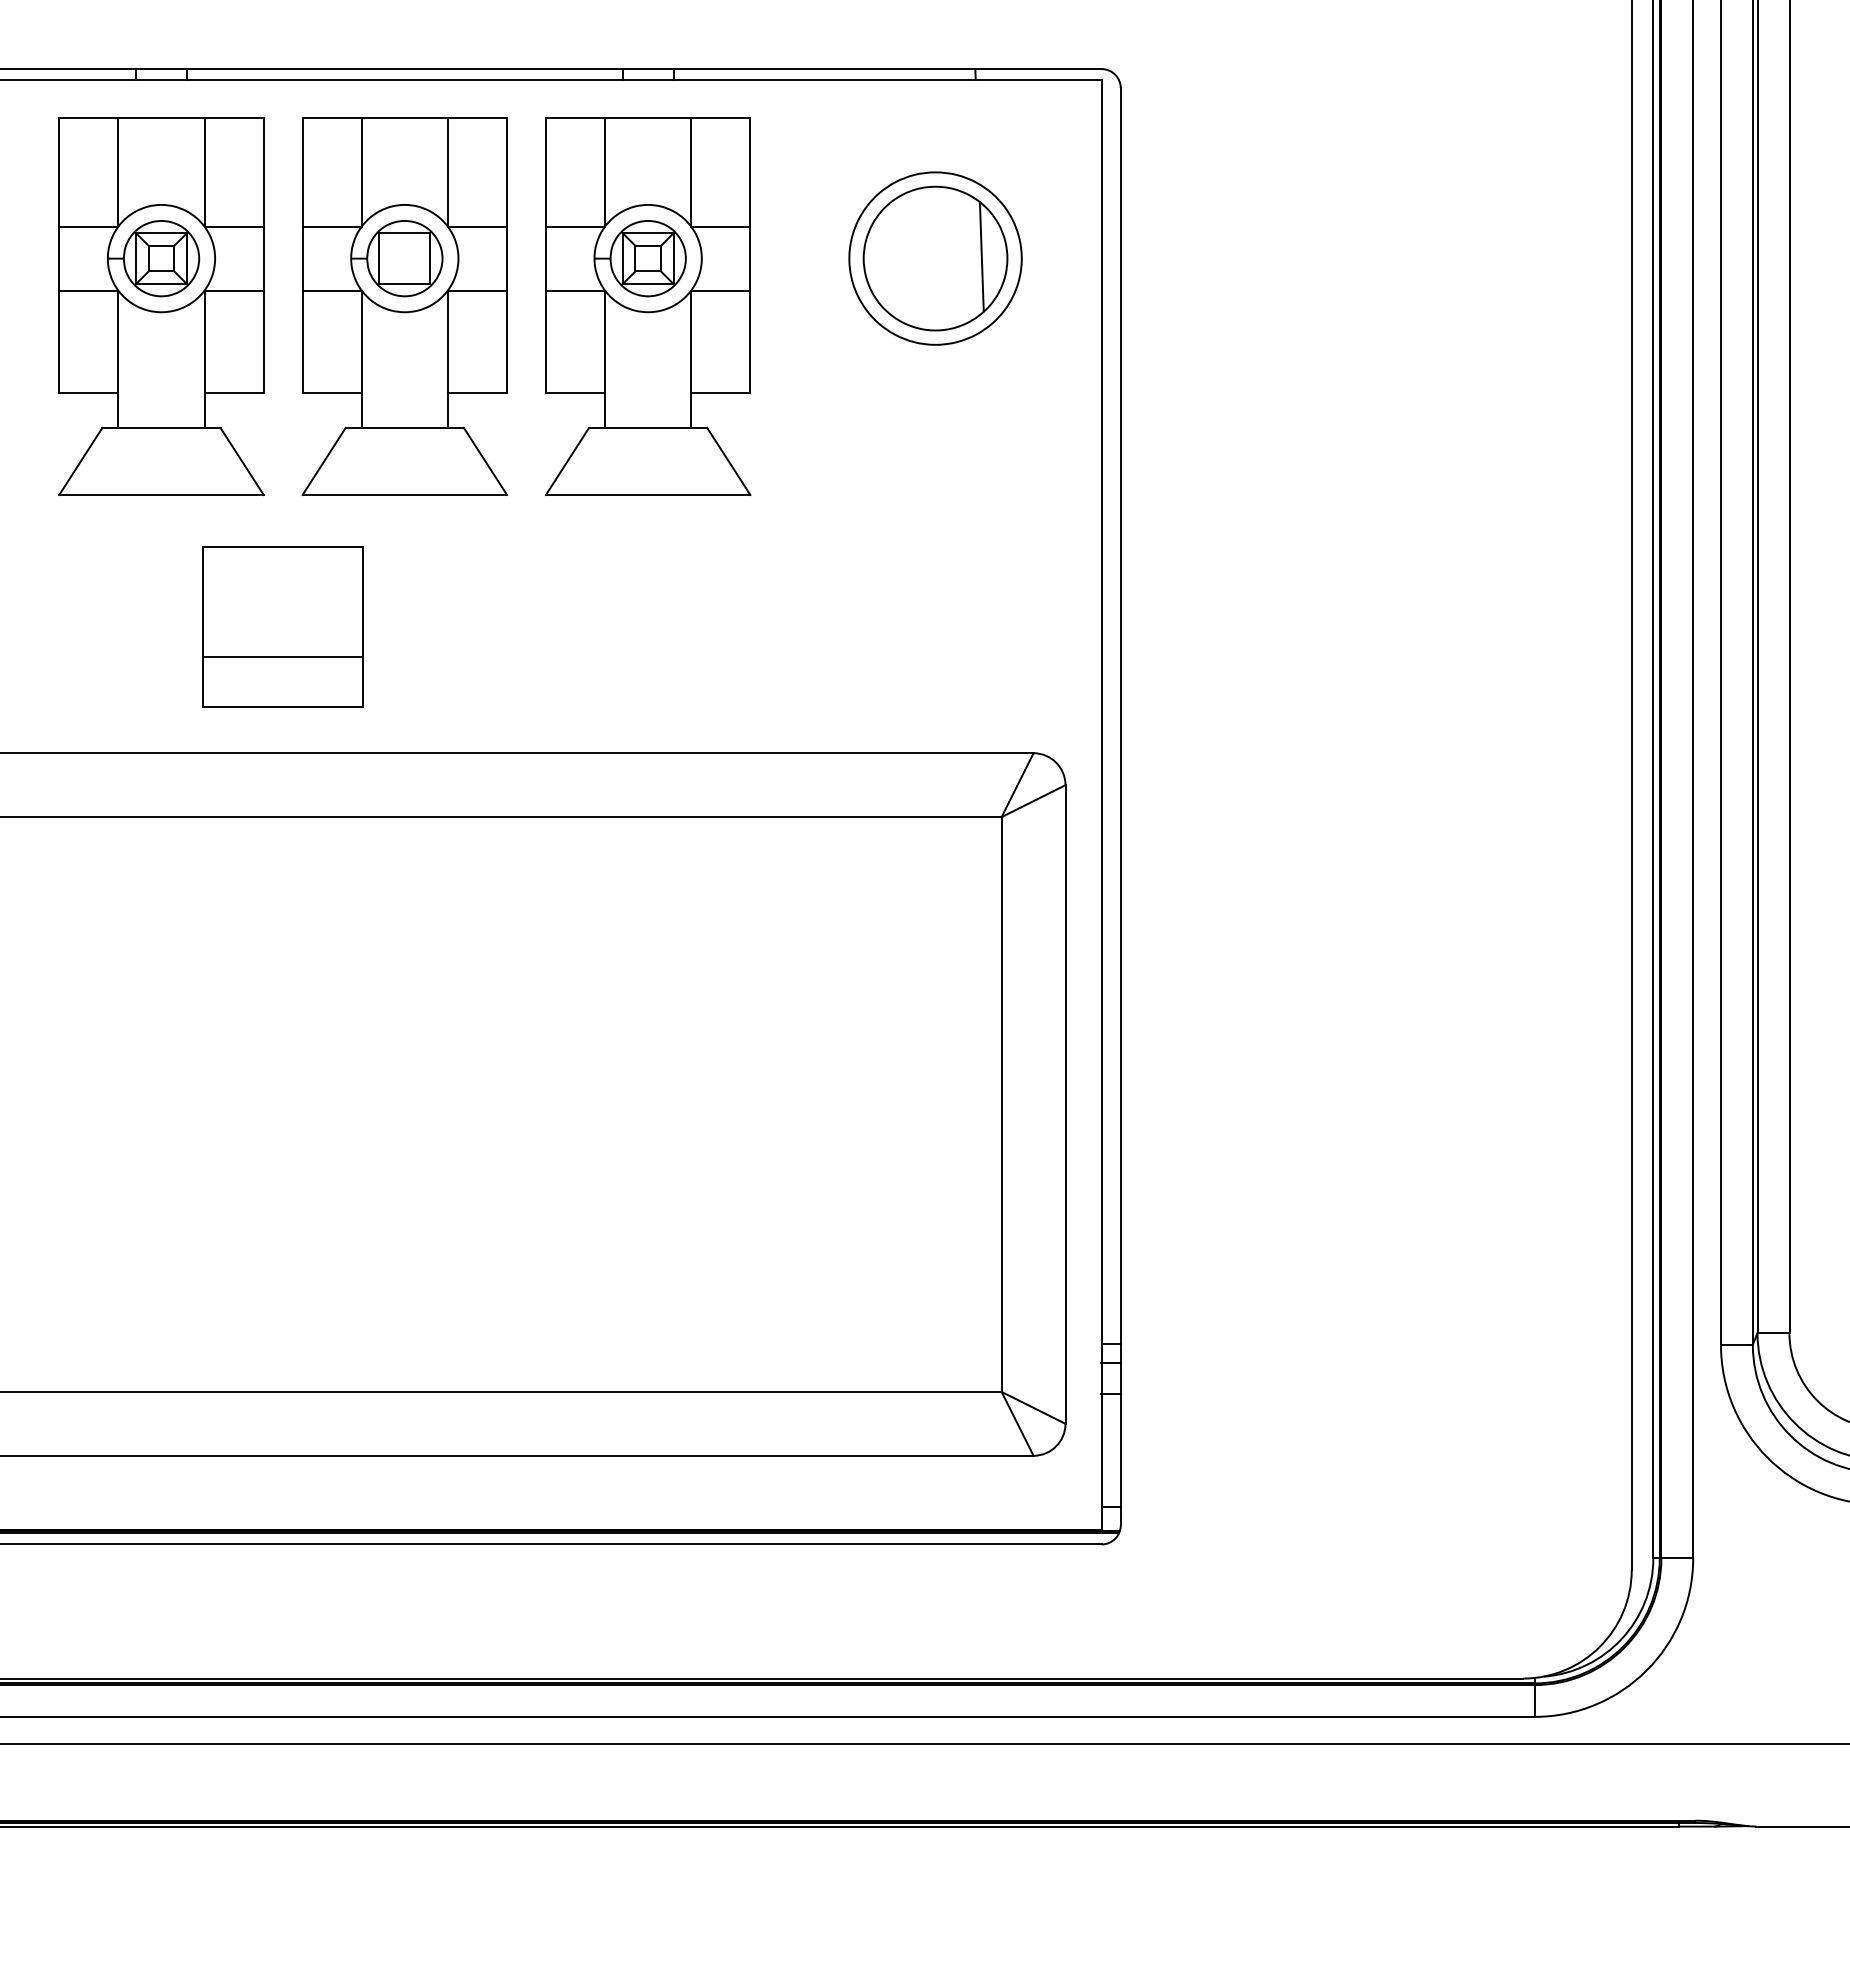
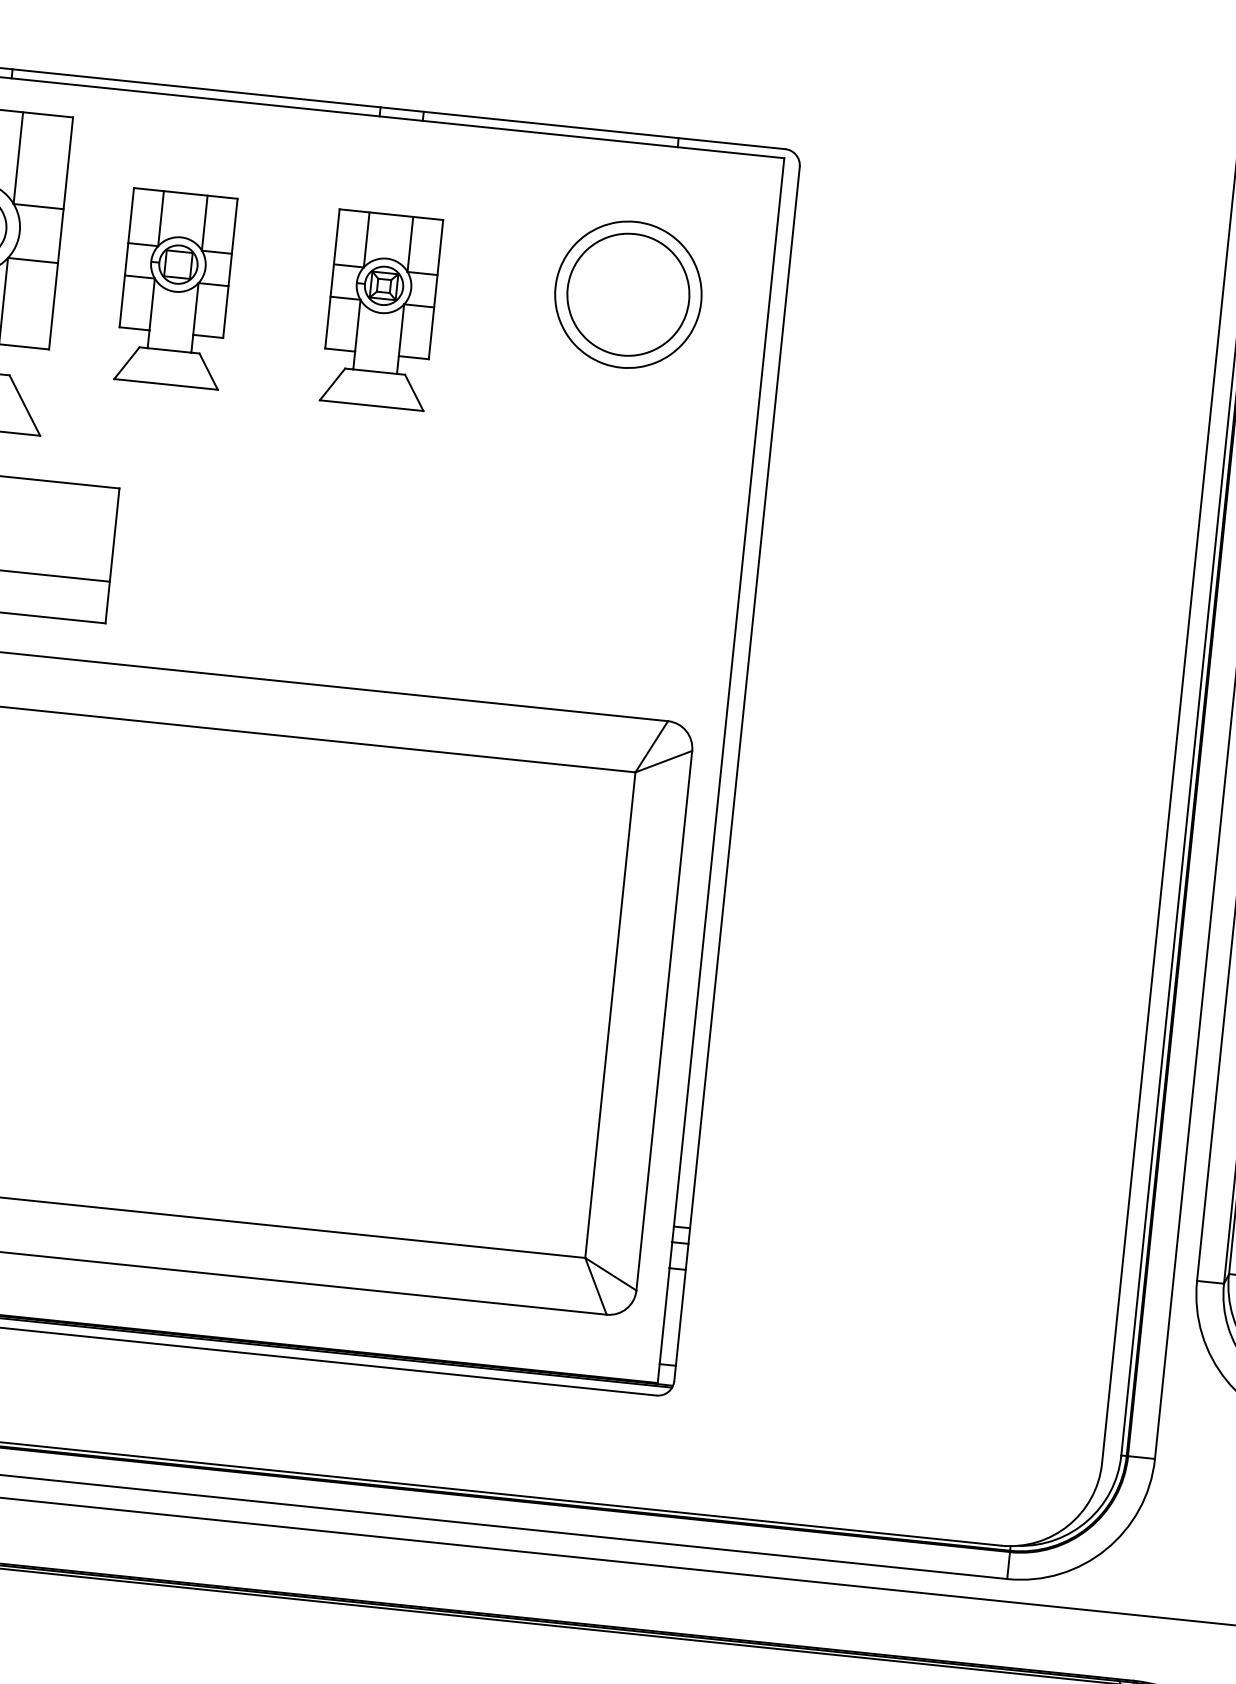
line: (981, 256) -> (667, 297), removed
part: (404, 306) -> (175, 288), size x0.6
part: (648, 306) -> (381, 310), size x0.6

